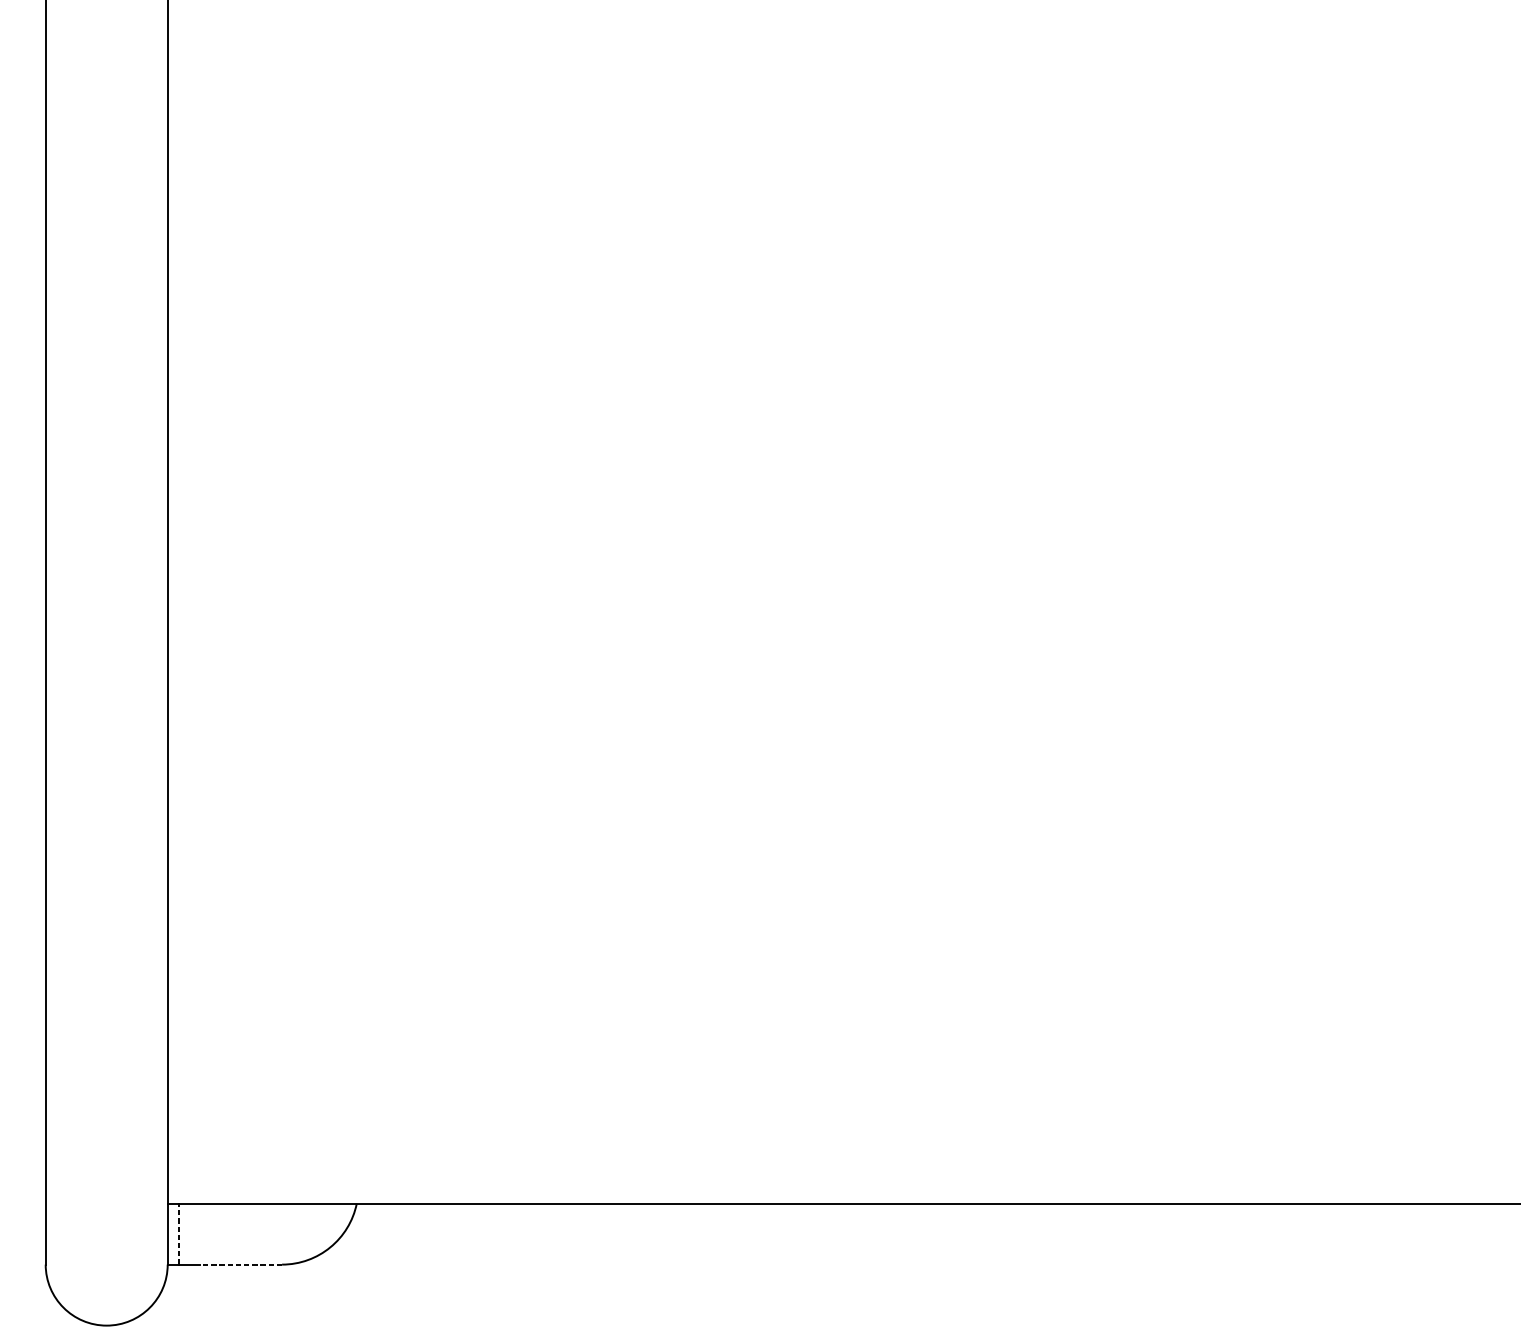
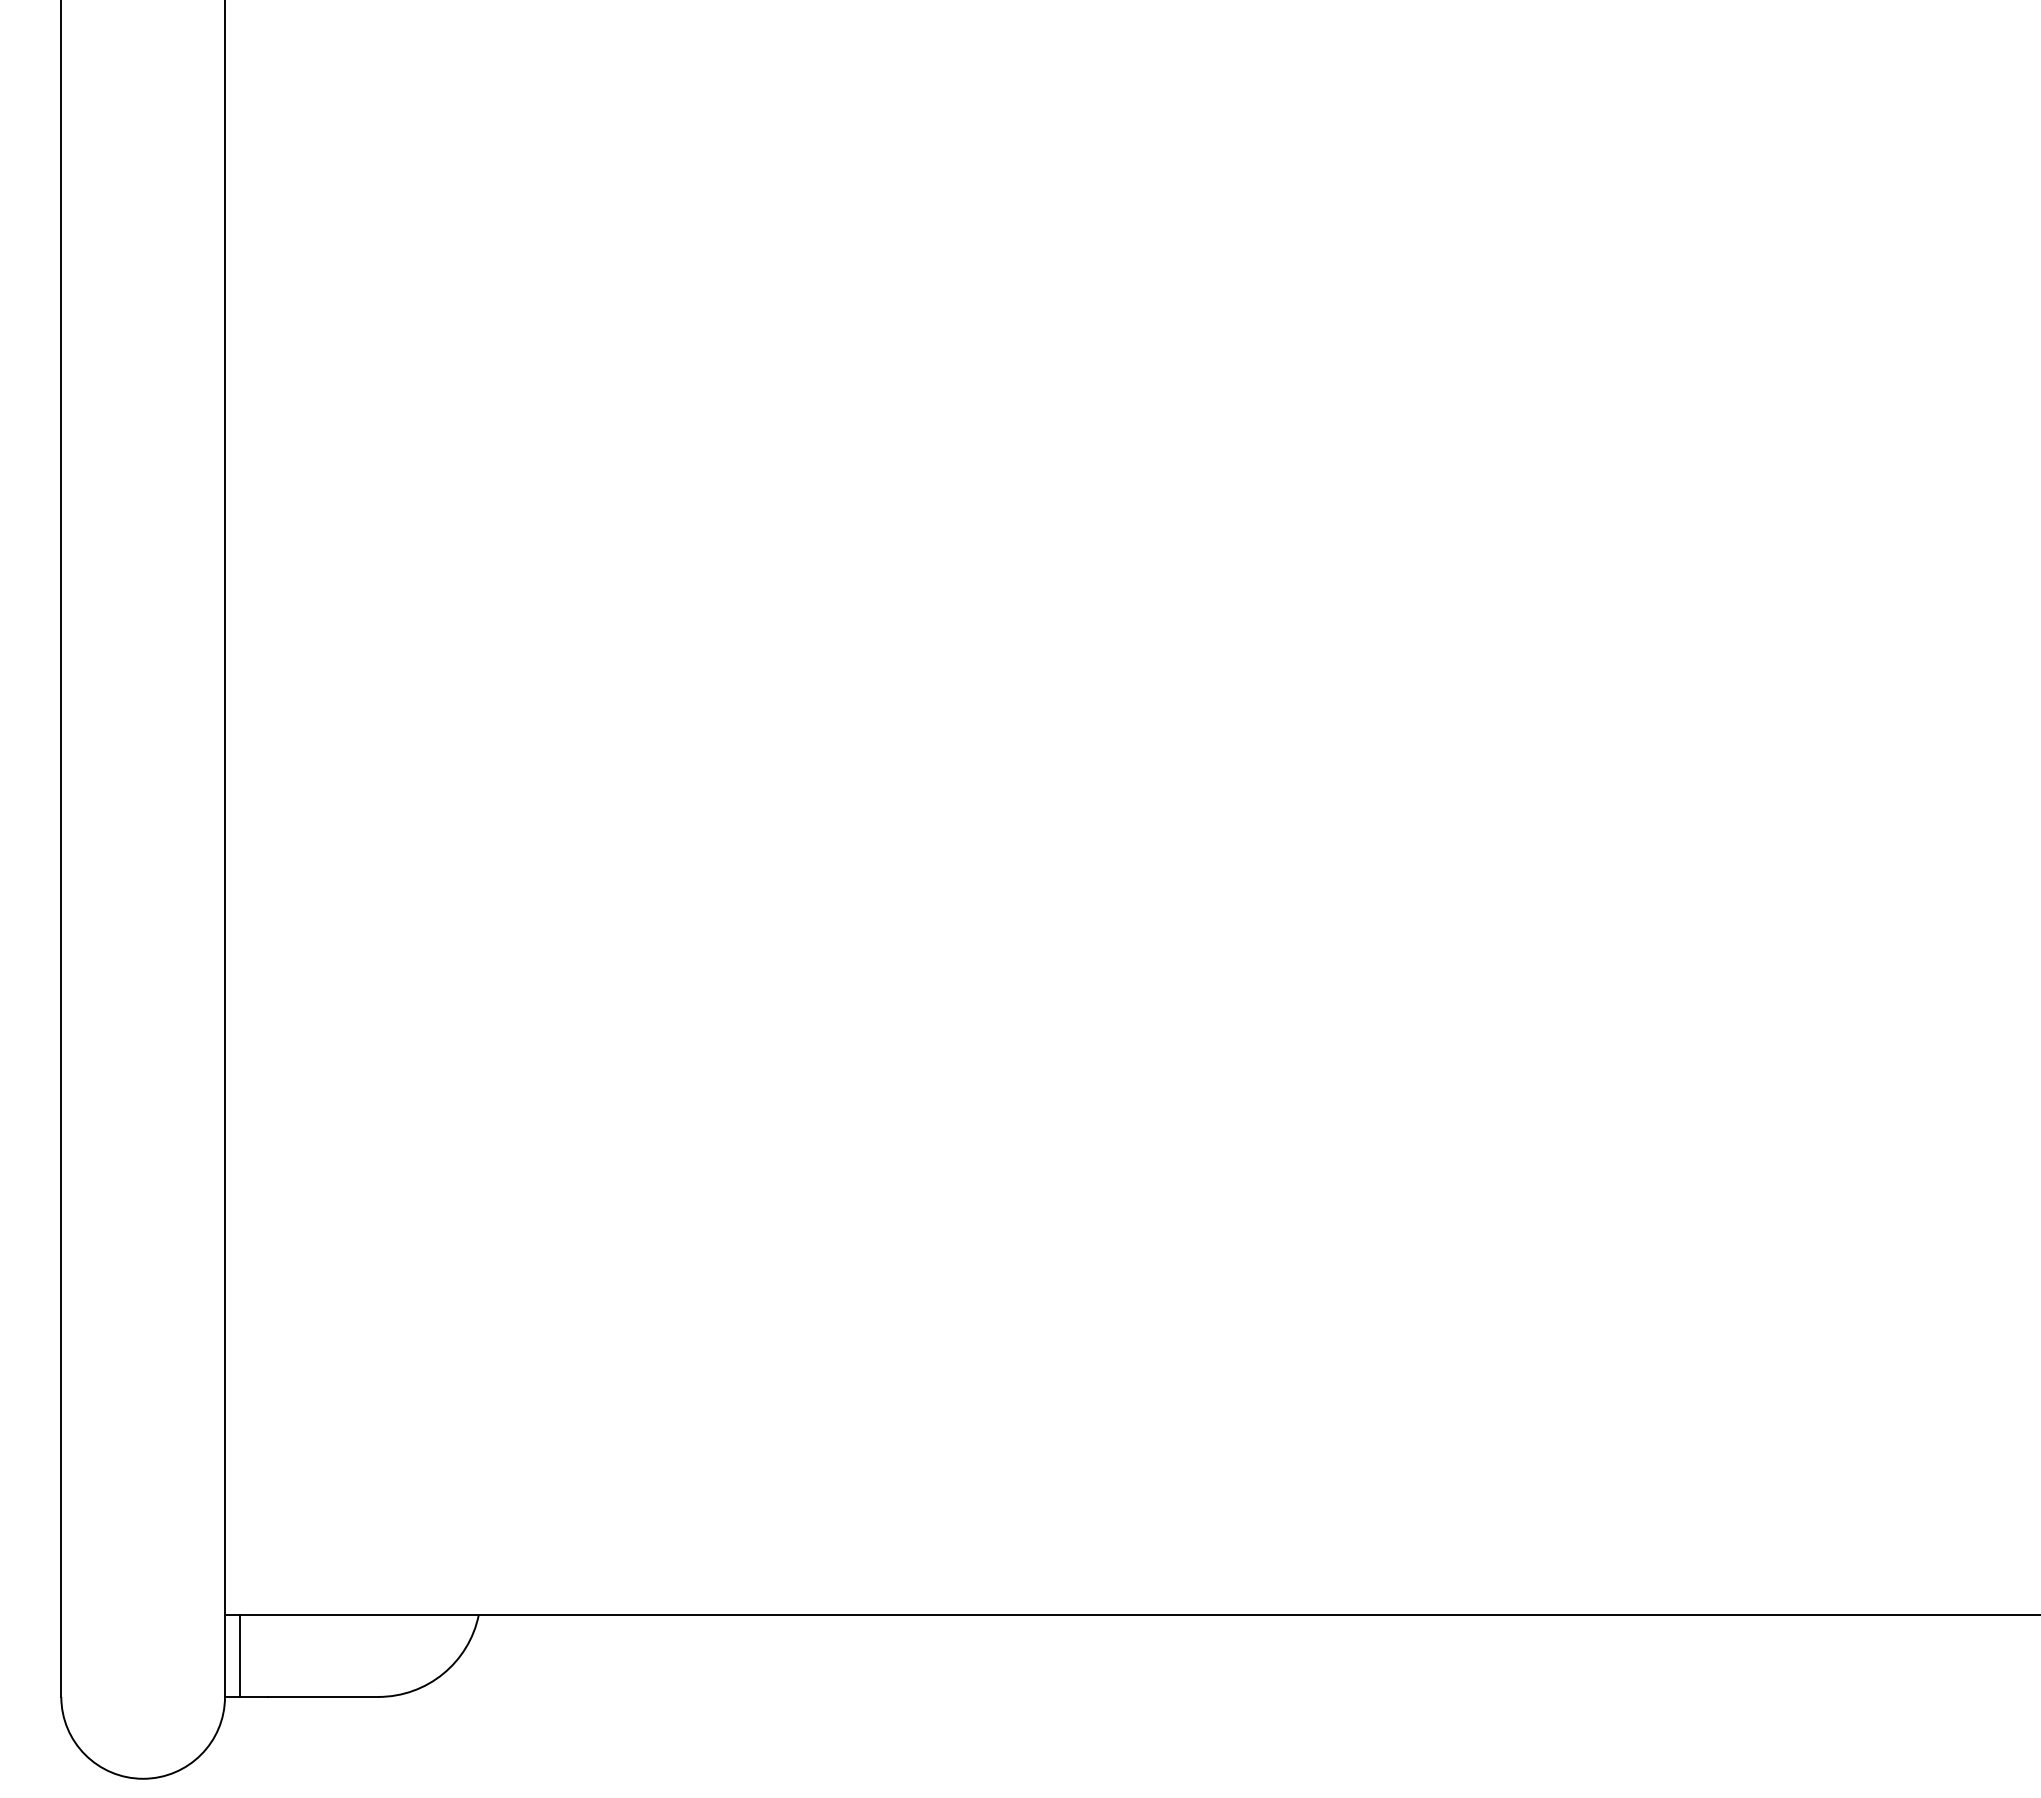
line: (179, 1234) -> (240, 1656), dashed -> solid
line: (240, 1264) -> (322, 1696), dashed -> solid

